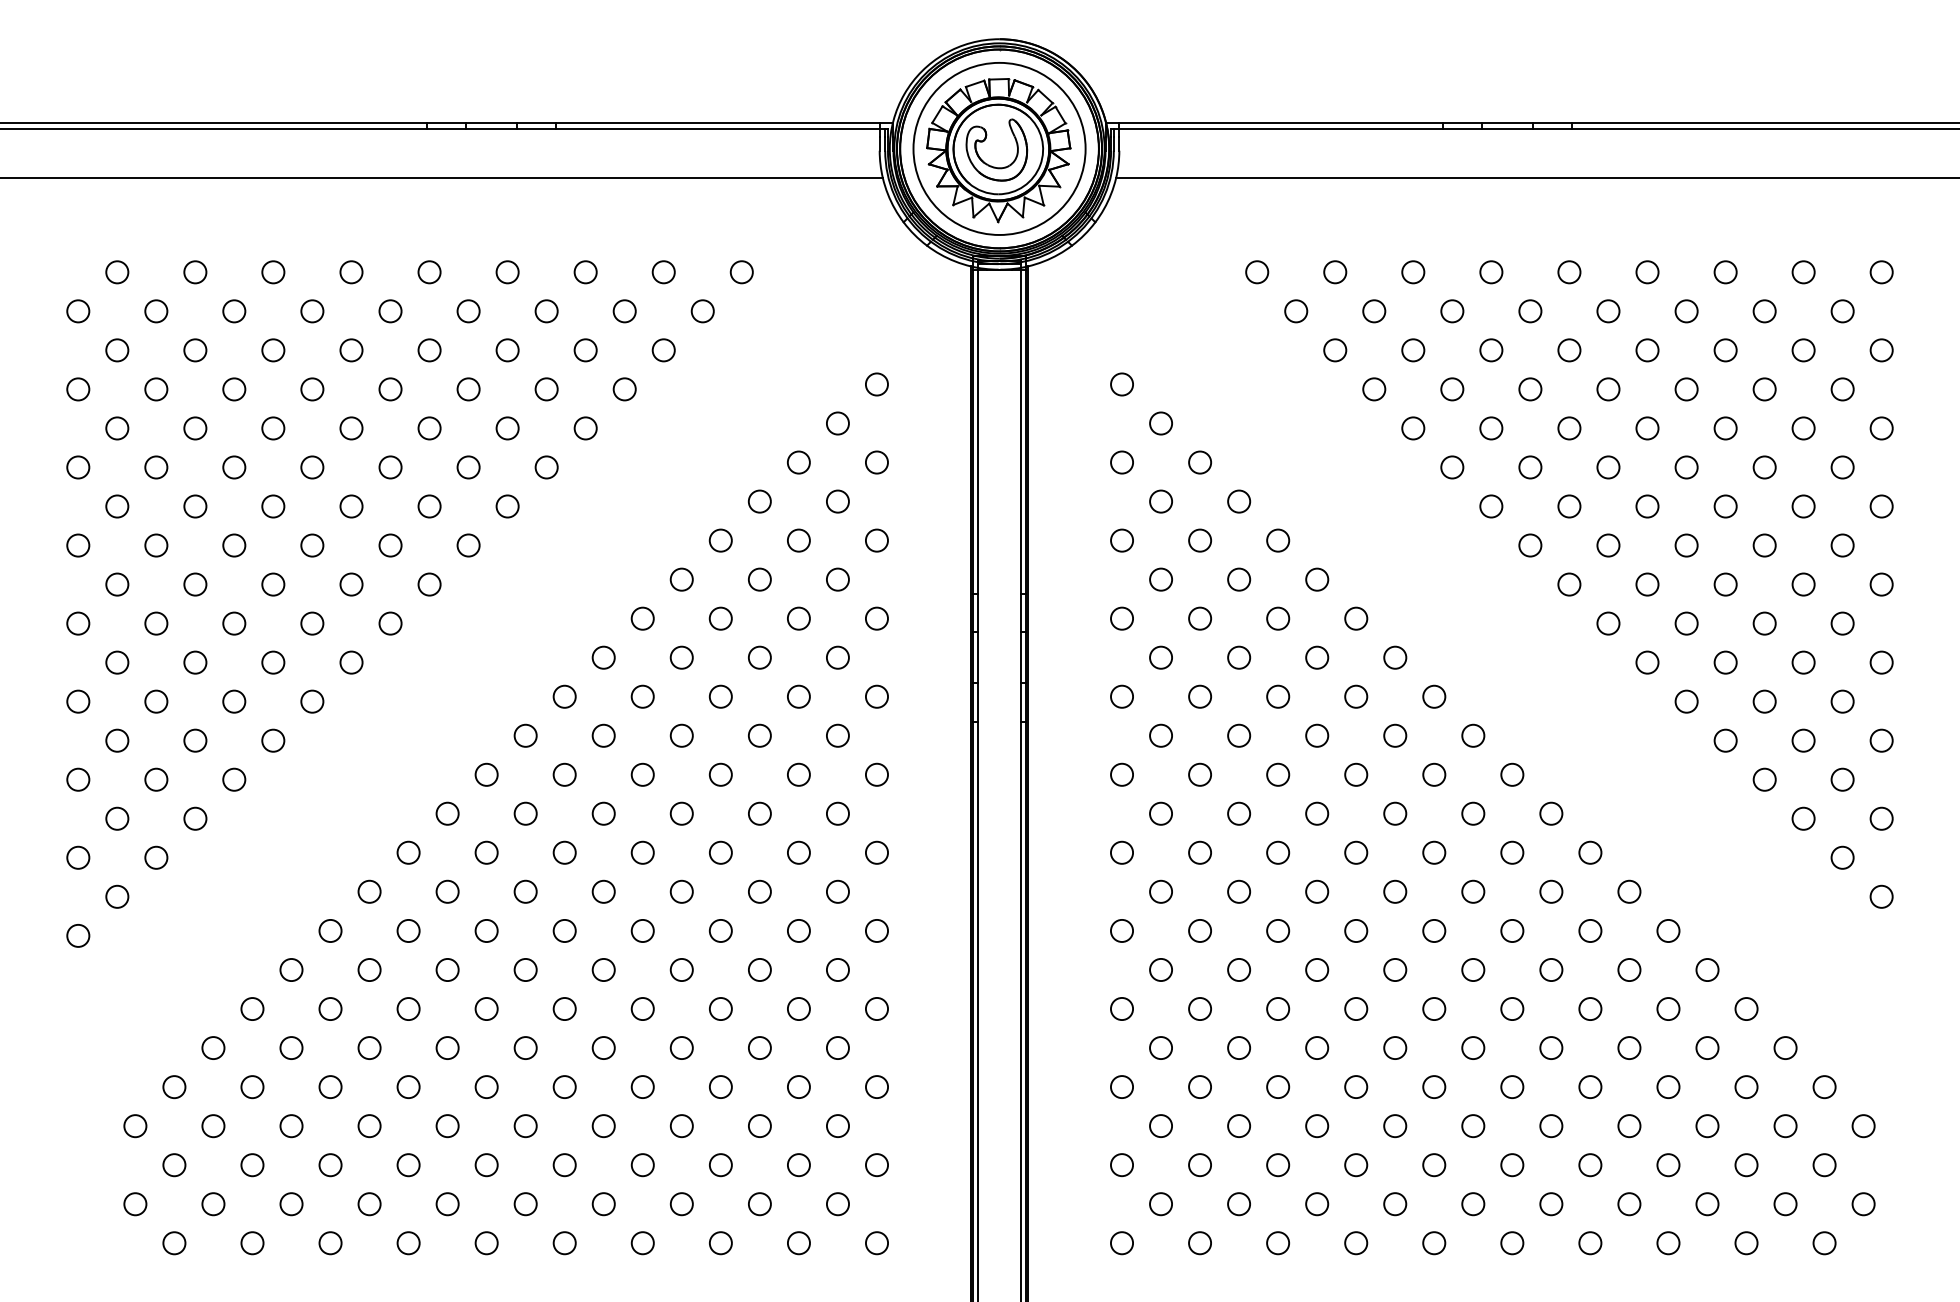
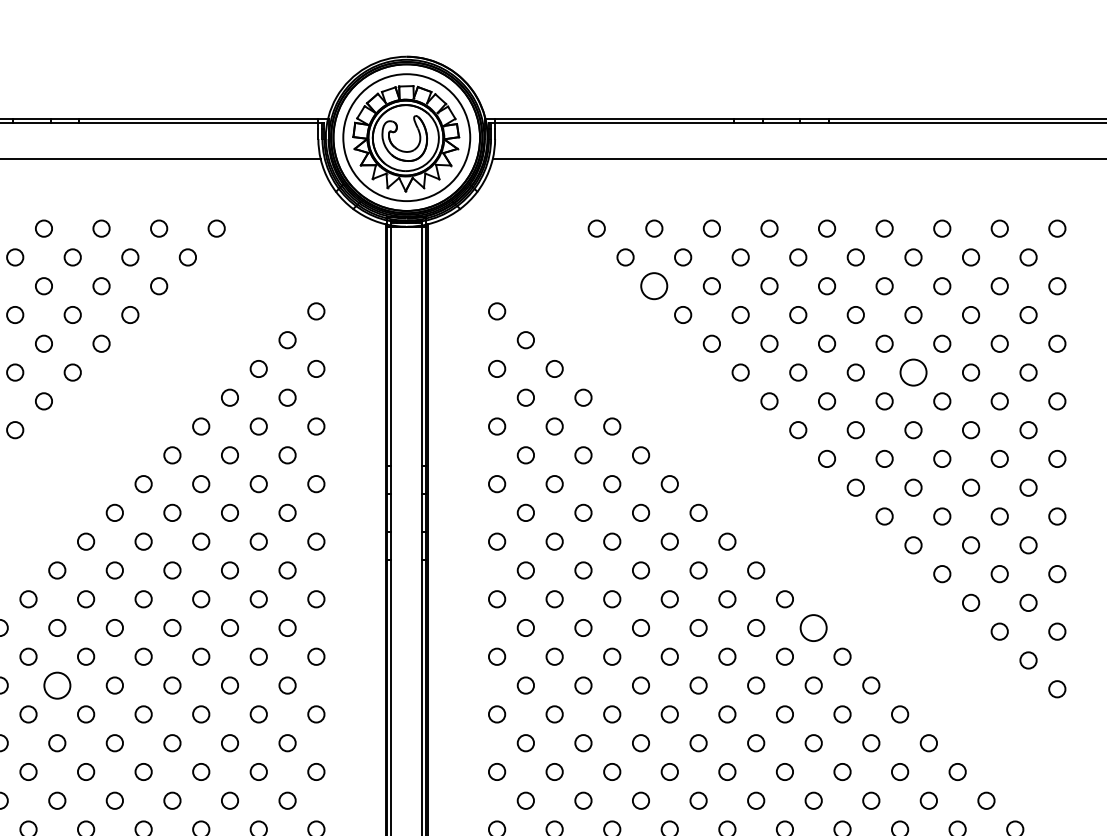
circle: (1335, 350) -> (654, 286), size x1.6
circle: (1686, 467) -> (913, 372), size x1.6
circle: (1551, 813) -> (813, 627), size x1.6
circle: (525, 891) -> (57, 685), size x1.6

